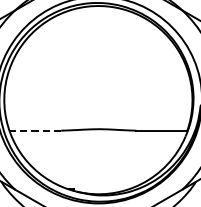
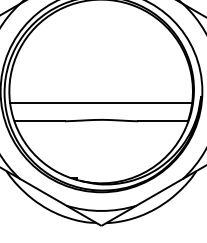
line: (98, 111) -> (101, 102), added
line: (35, 130) -> (39, 121), dashed -> solid

